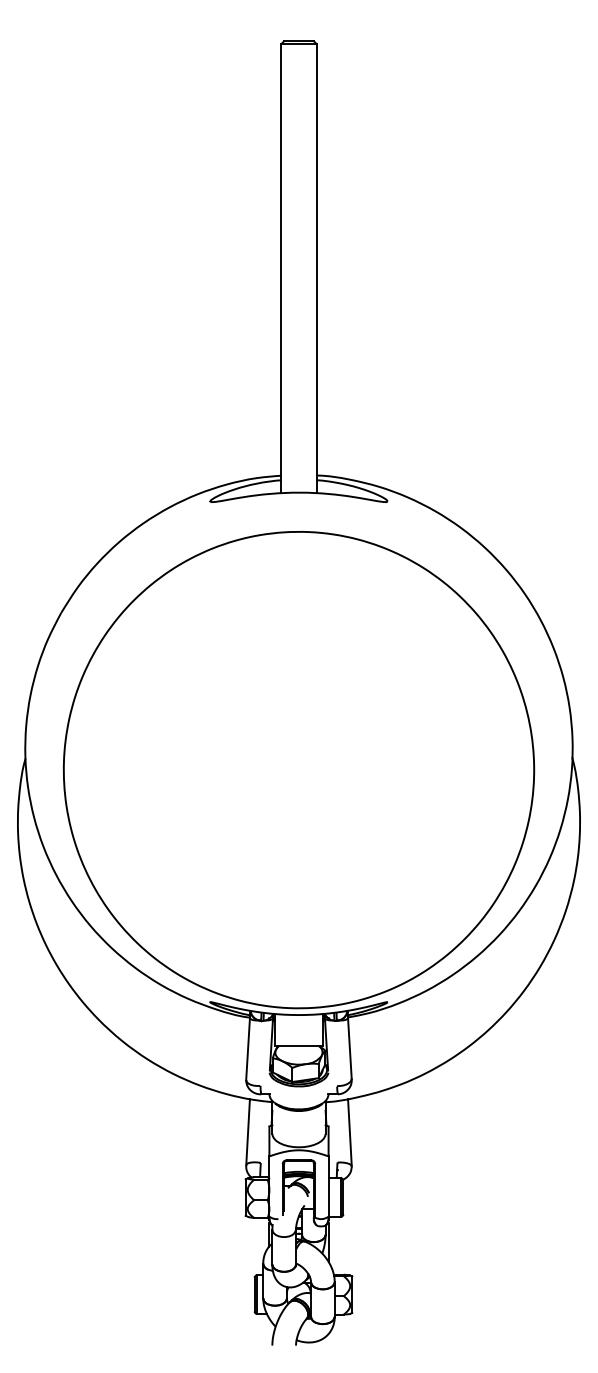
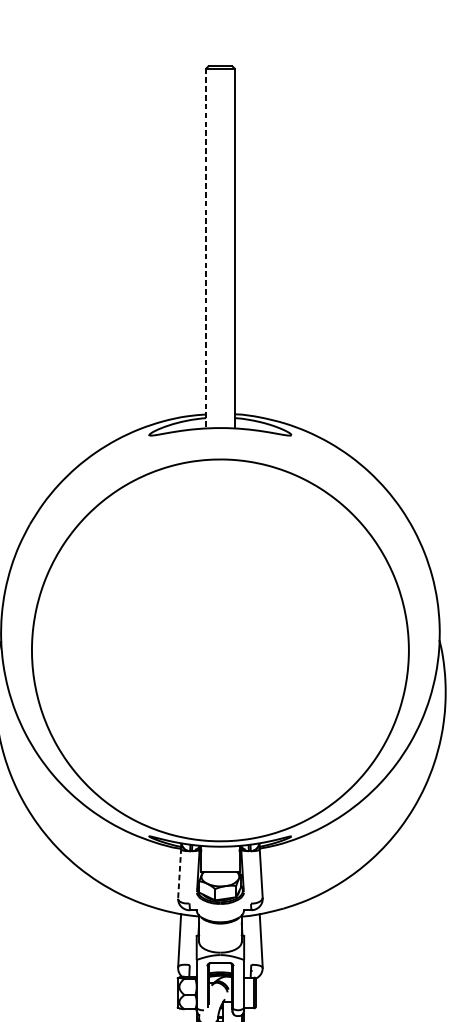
line: (281, 268) -> (206, 248), solid -> dashed
line: (248, 1049) -> (179, 874), solid -> dashed

